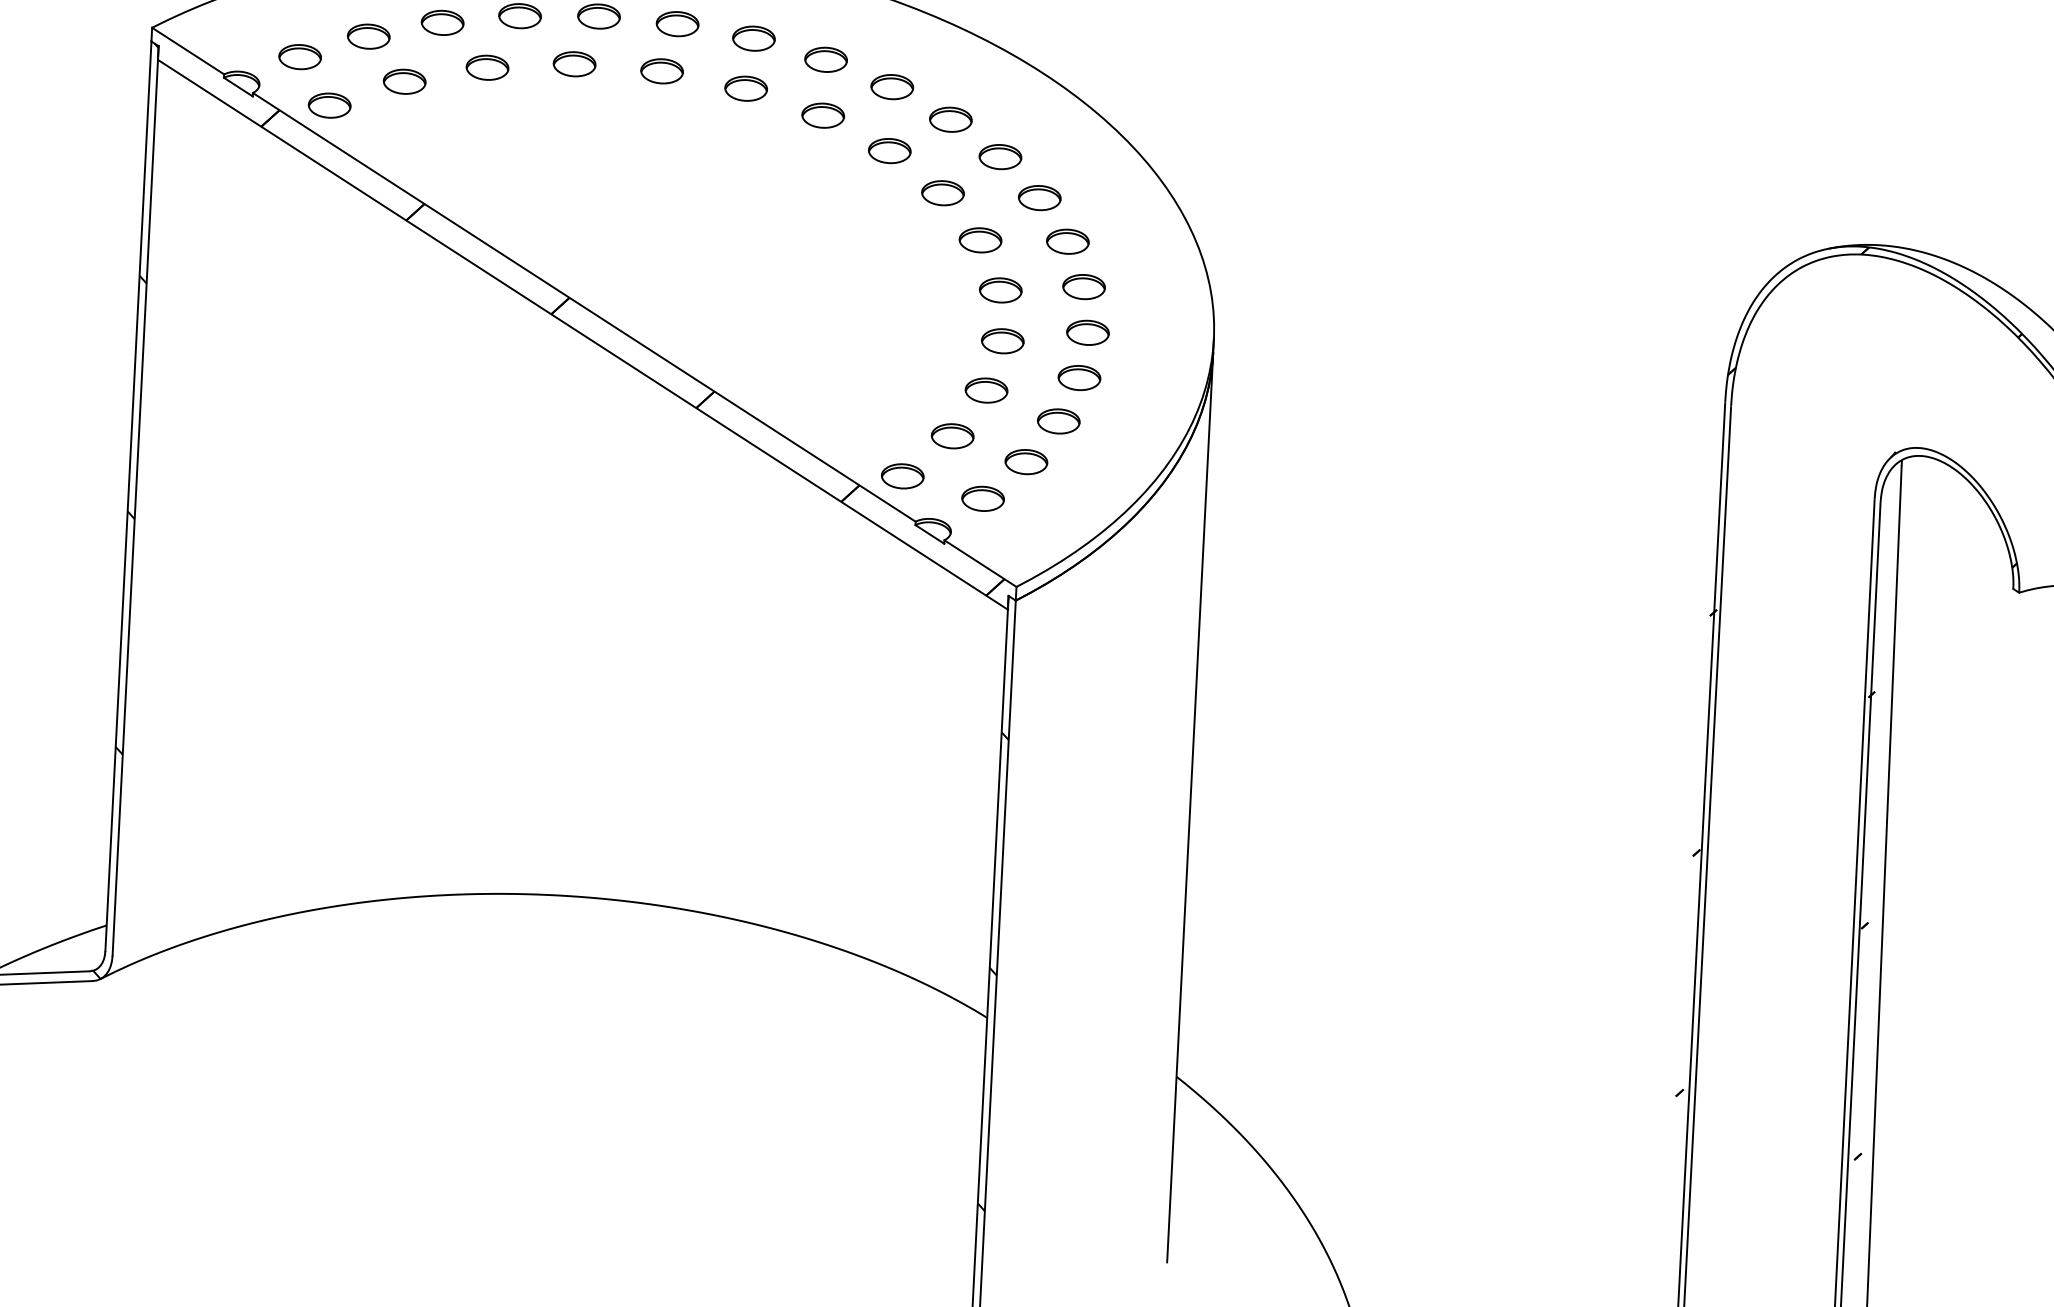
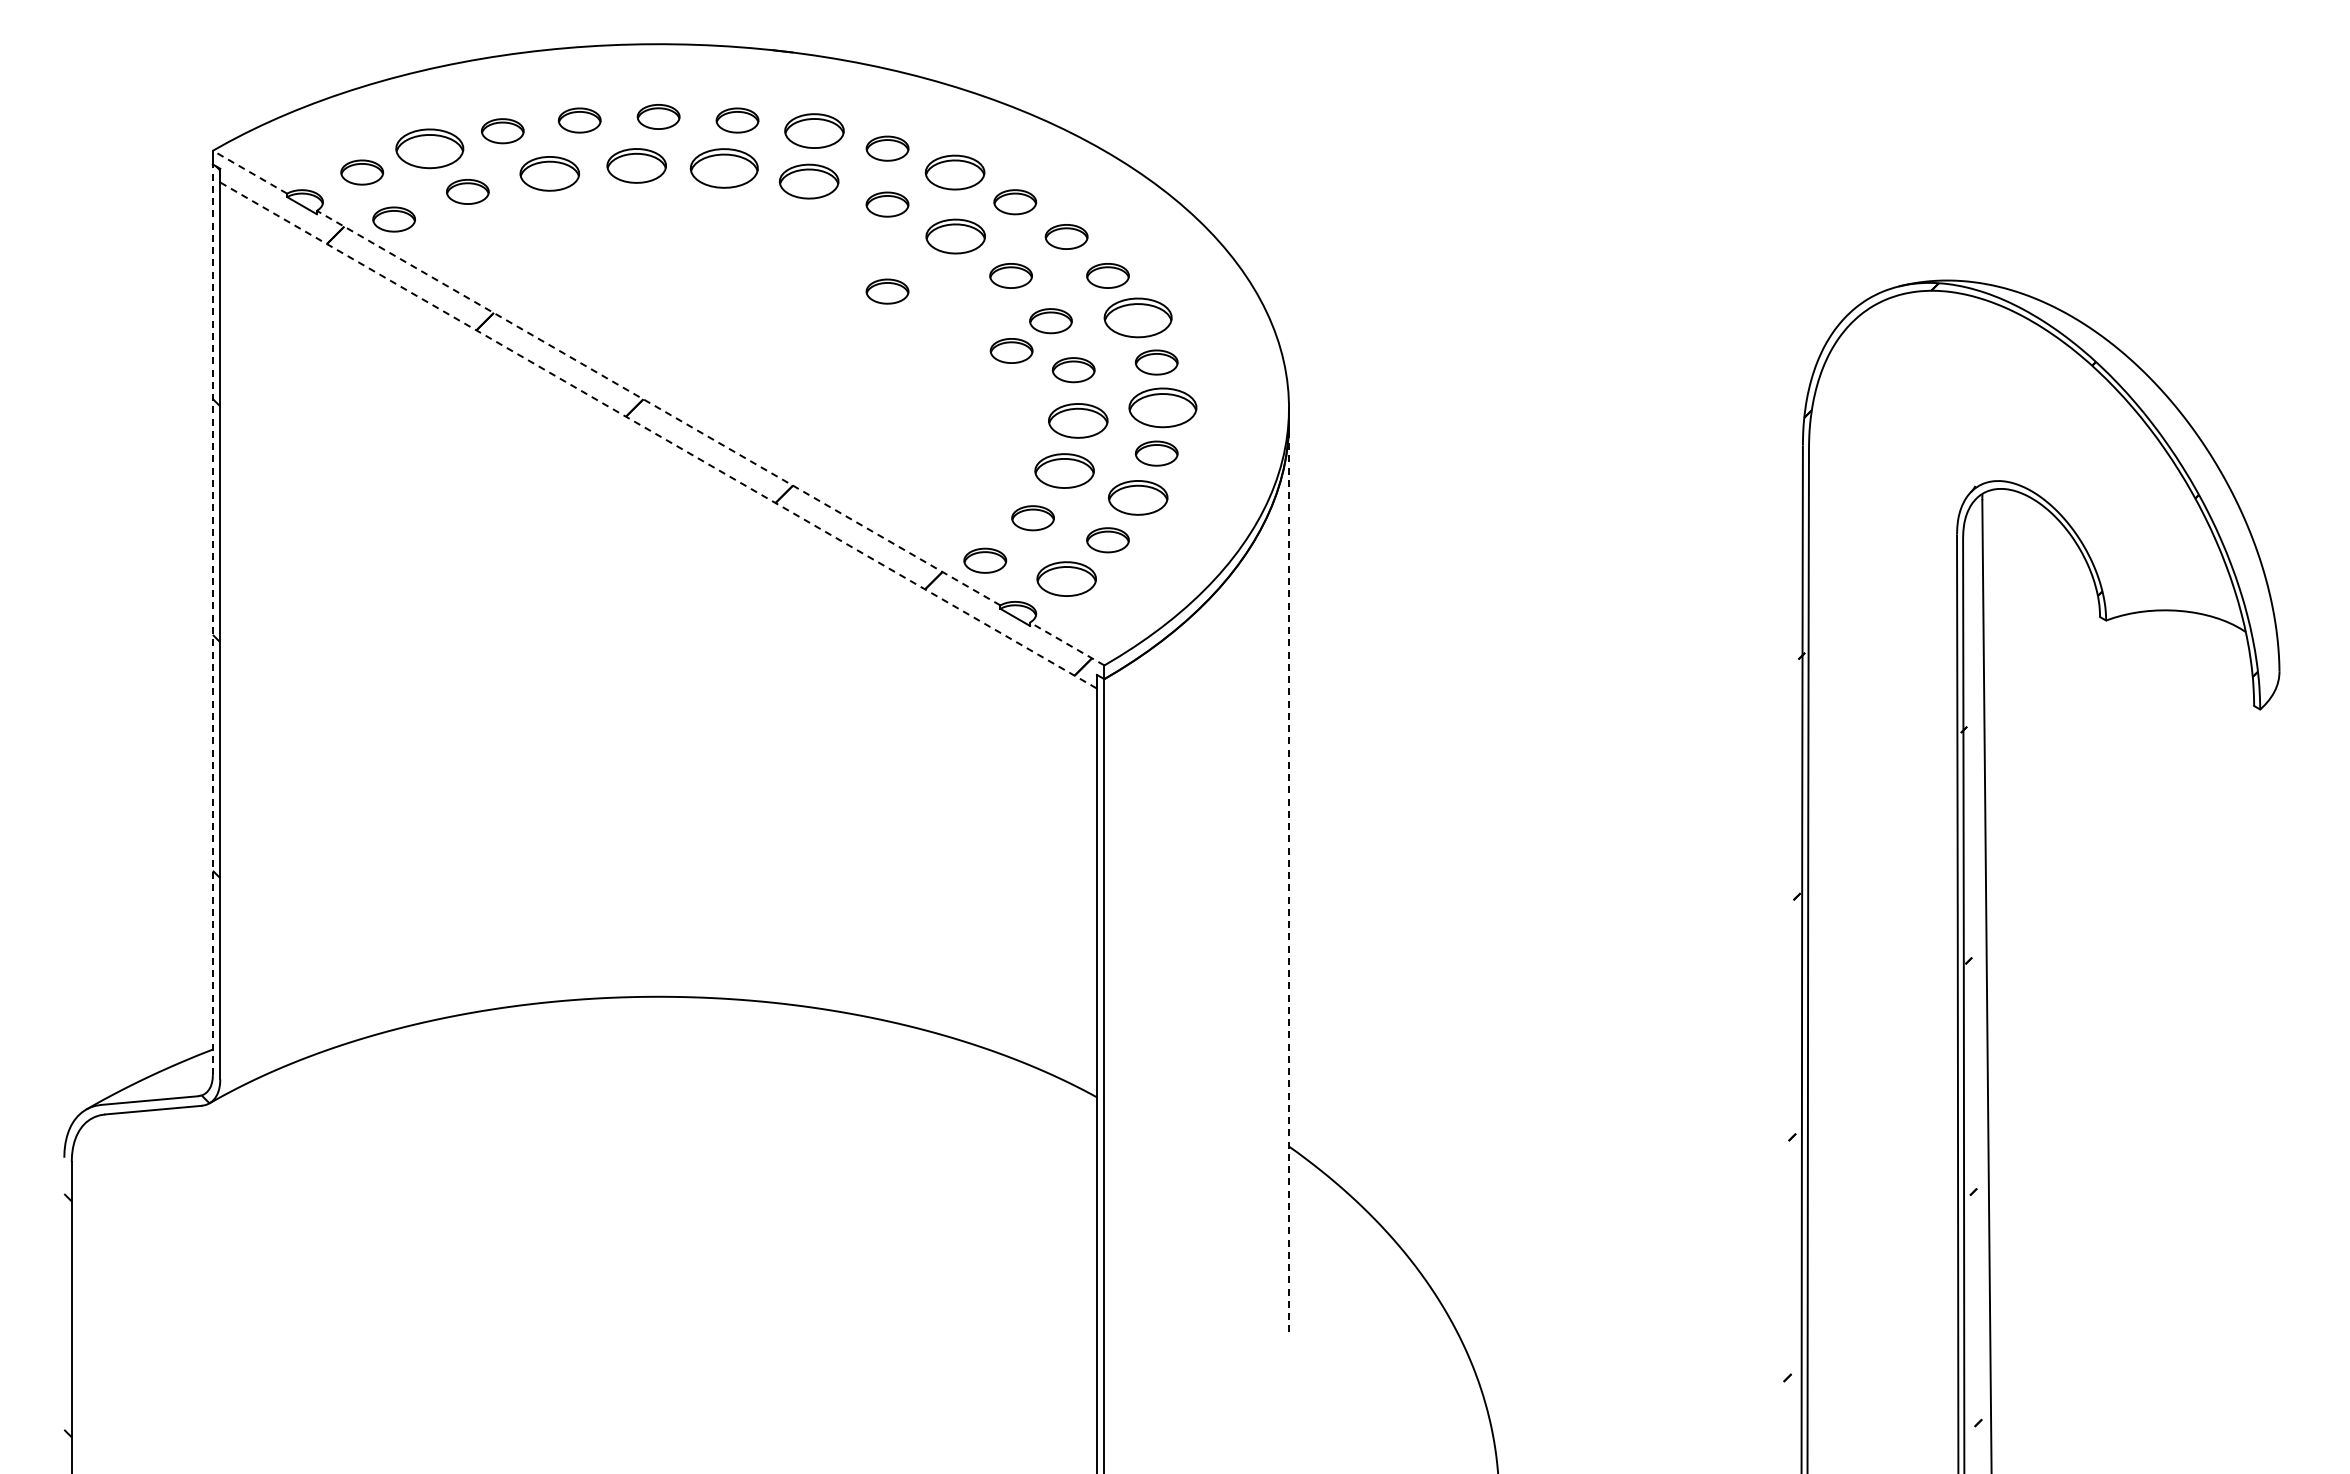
part: (368, 36) -> (429, 148), size x1.6
part: (753, 38) -> (814, 131), size x1.4
line: (188, 51) -> (250, 172), solid -> dashed
part: (574, 63) -> (636, 165), size x1.4
part: (487, 67) -> (549, 173), size x1.4
part: (662, 71) -> (724, 168), size x1.6
part: (891, 87) -> (954, 172), size x1.4
part: (746, 88) -> (809, 181), size x1.4
part: (889, 150) -> (955, 236), size x1.4
part: (818, 202) -> (887, 291), added
part: (1068, 242) -> (1138, 318), size x1.6
part: (939, 267) -> (1011, 350), added
line: (584, 307) -> (658, 408), solid -> dashed
part: (1087, 333) -> (1162, 408), size x1.6
line: (583, 334) -> (659, 435), solid -> dashed
part: (1003, 340) -> (1078, 420), size x1.4
part: (986, 390) -> (1064, 470), size x1.4
part: (1058, 421) -> (1138, 498), size x1.4
line: (128, 495) -> (212, 619), solid -> dashed
part: (982, 499) -> (1066, 579), size x1.4
line: (980, 564) -> (1067, 644), solid -> dashed
line: (1190, 807) -> (1289, 876), solid -> dashed
hatch: (993, 971) -> (1100, 1050), removed

